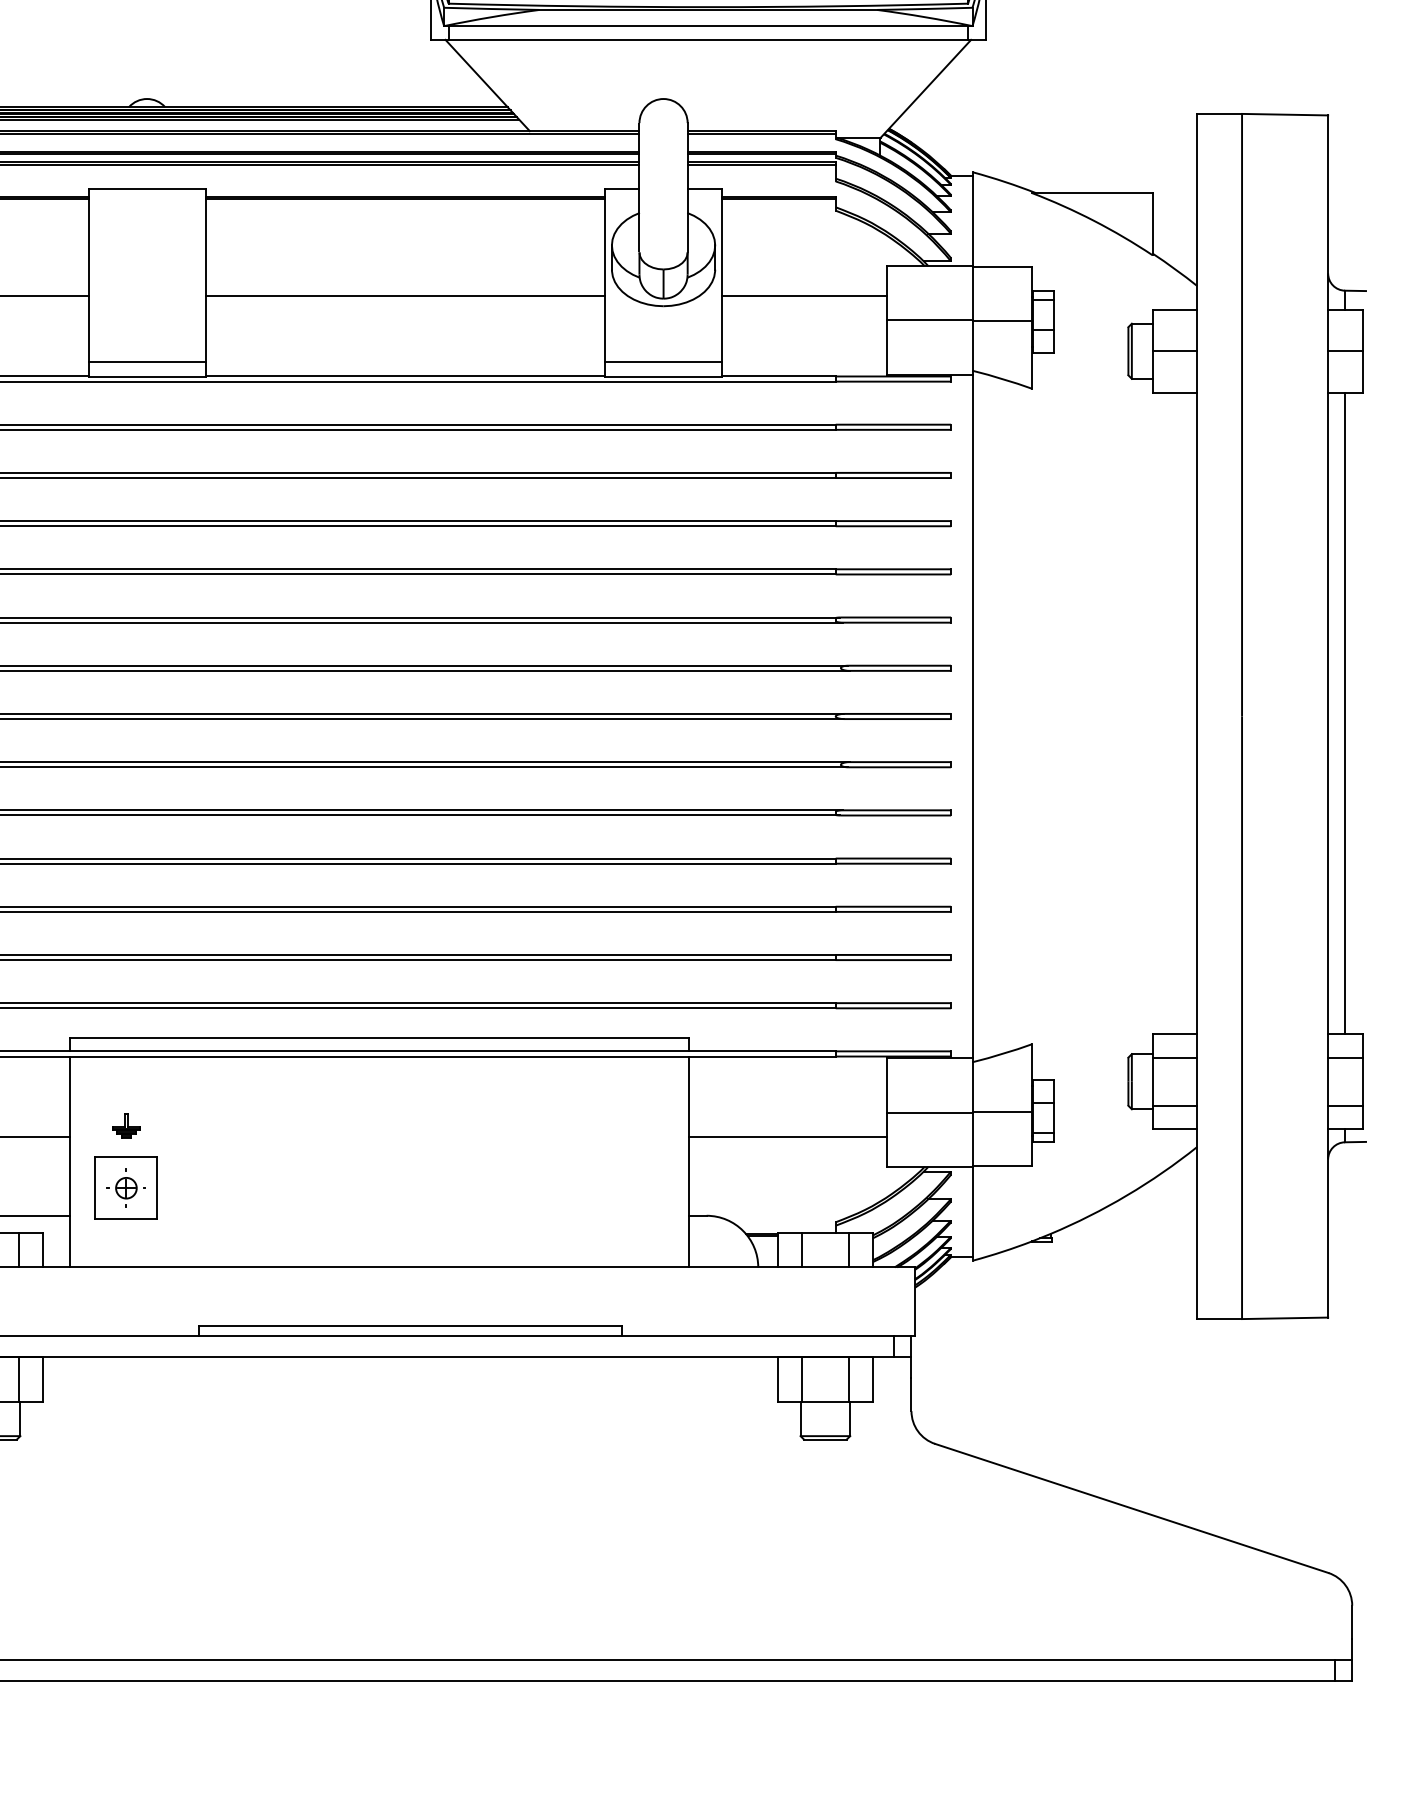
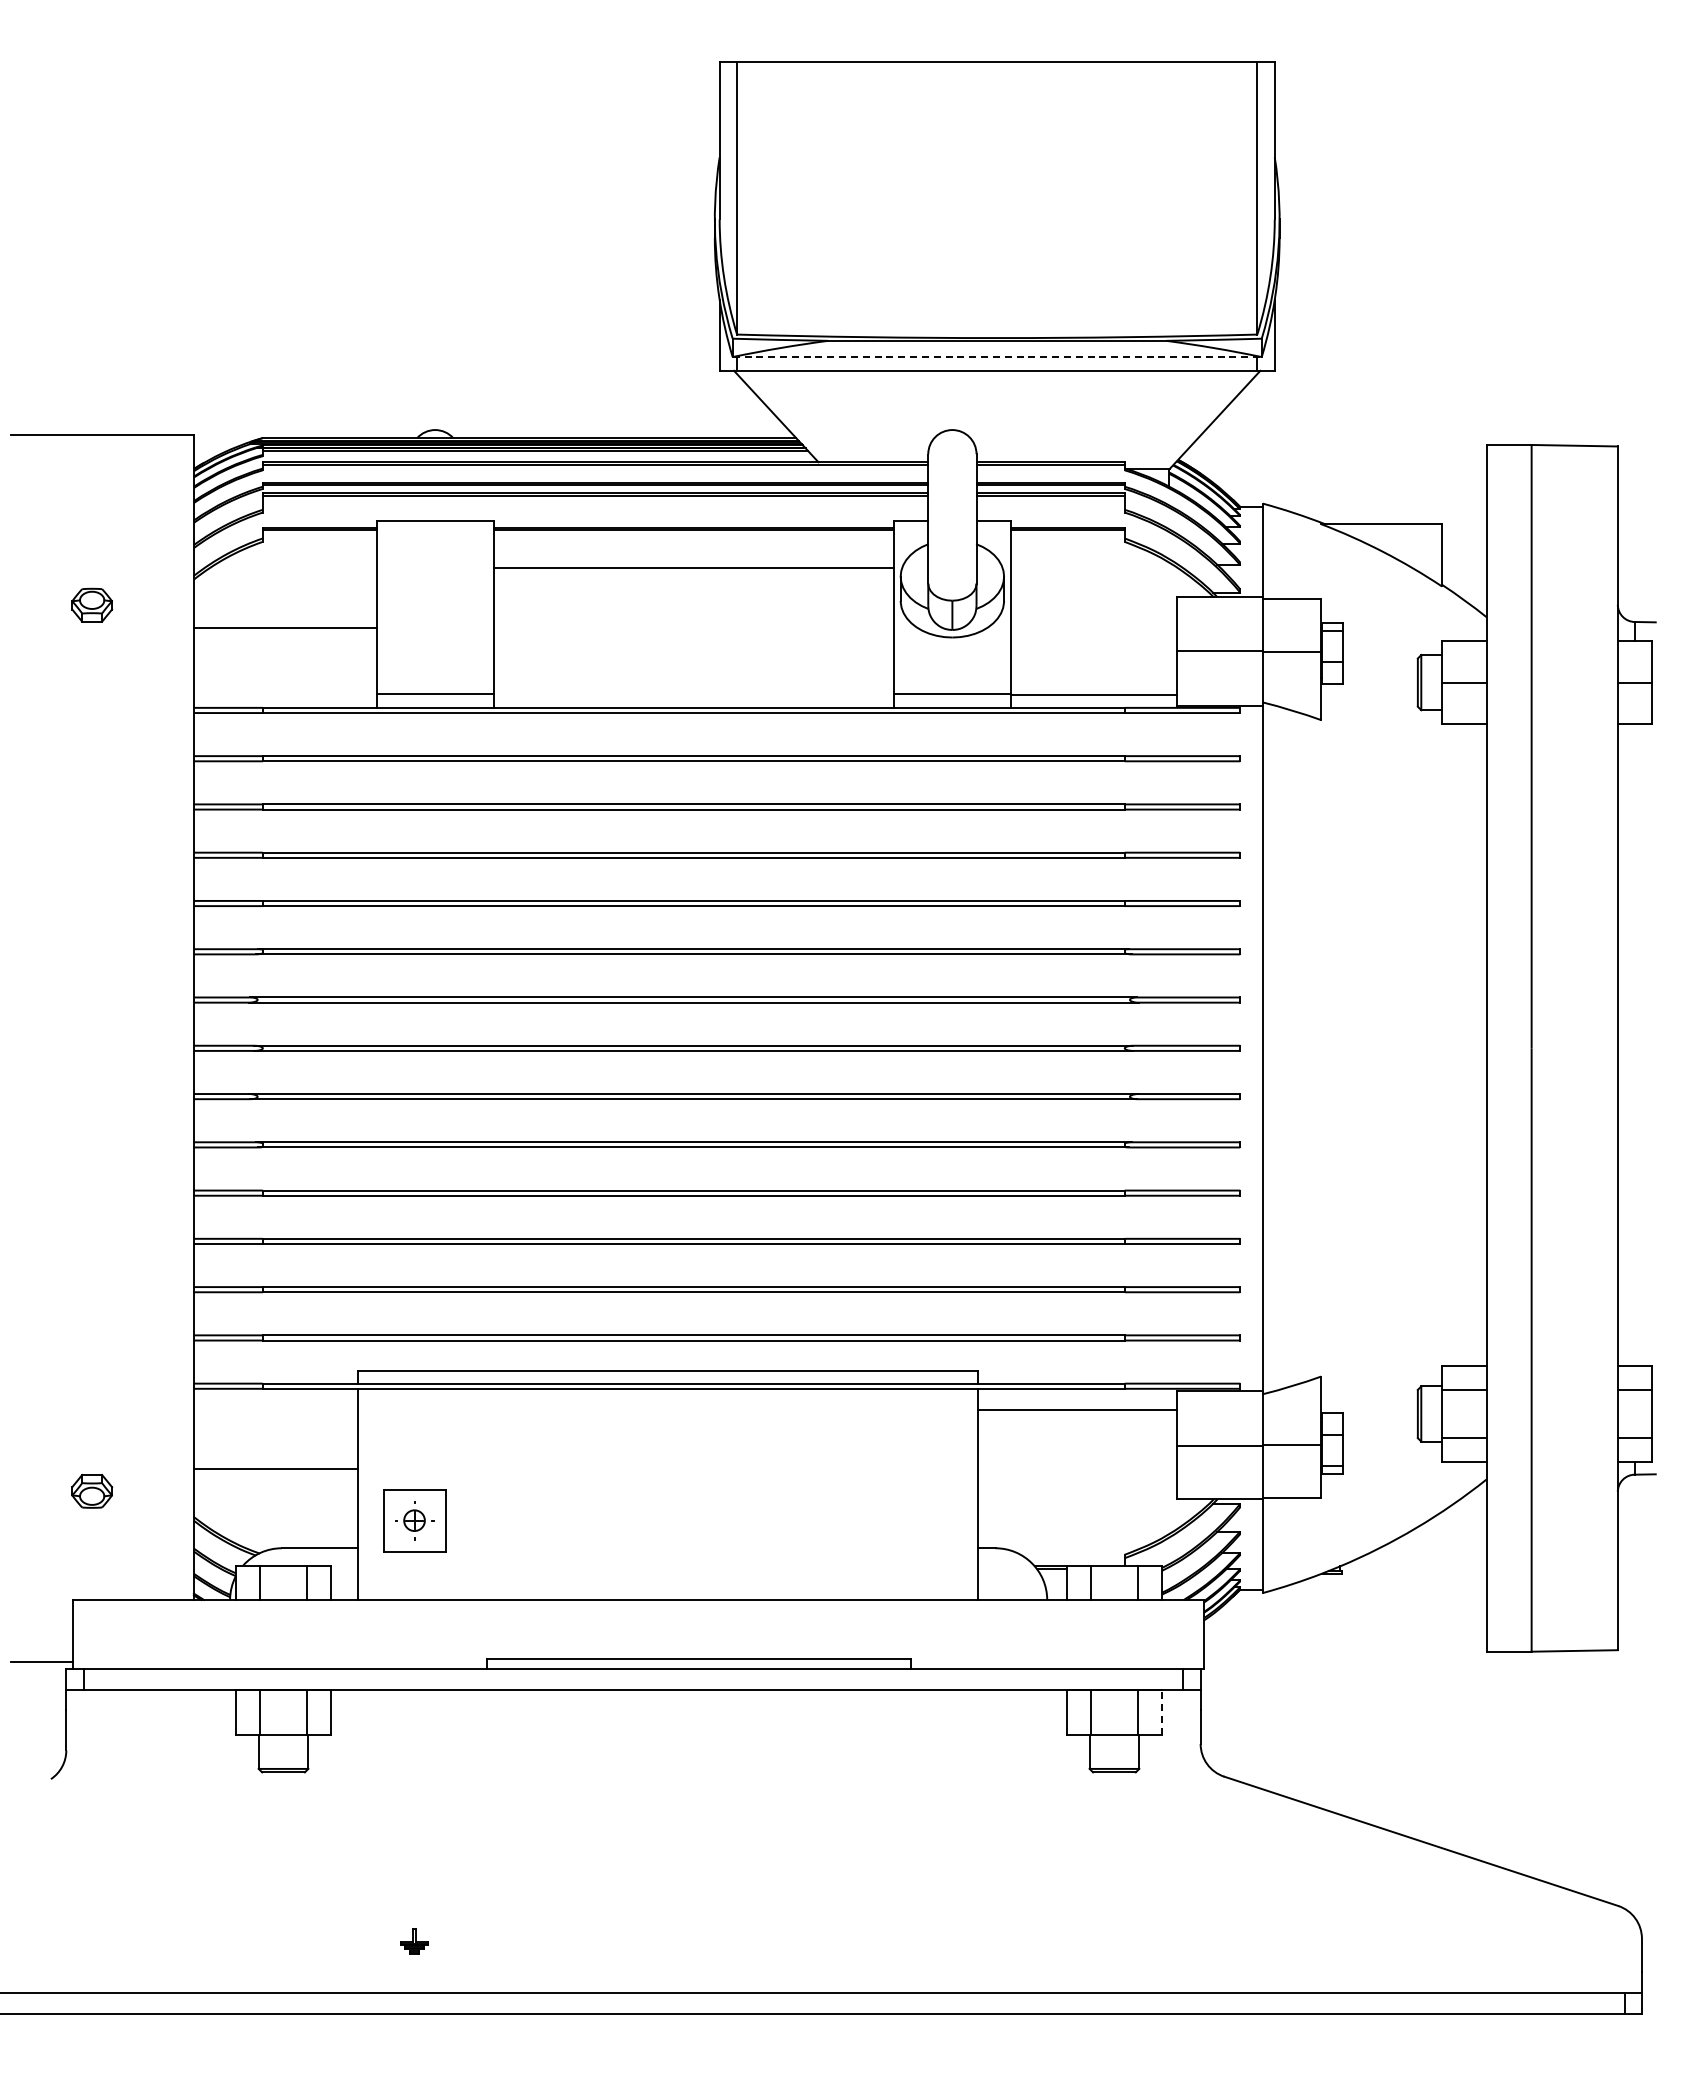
line: (708, 26) -> (997, 357), solid -> dashed
line: (405, 296) -> (693, 567), moved
line: (804, 296) -> (1093, 694), moved
line: (1344, 713) -> (1634, 1045), removed
part: (126, 1126) -> (414, 1941), moved
line: (788, 1137) -> (1077, 1410), moved
line: (873, 1378) -> (1162, 1711), solid -> dashed

